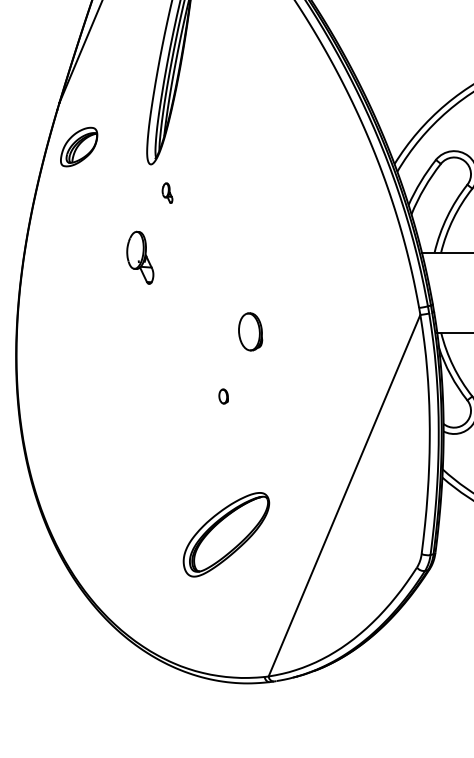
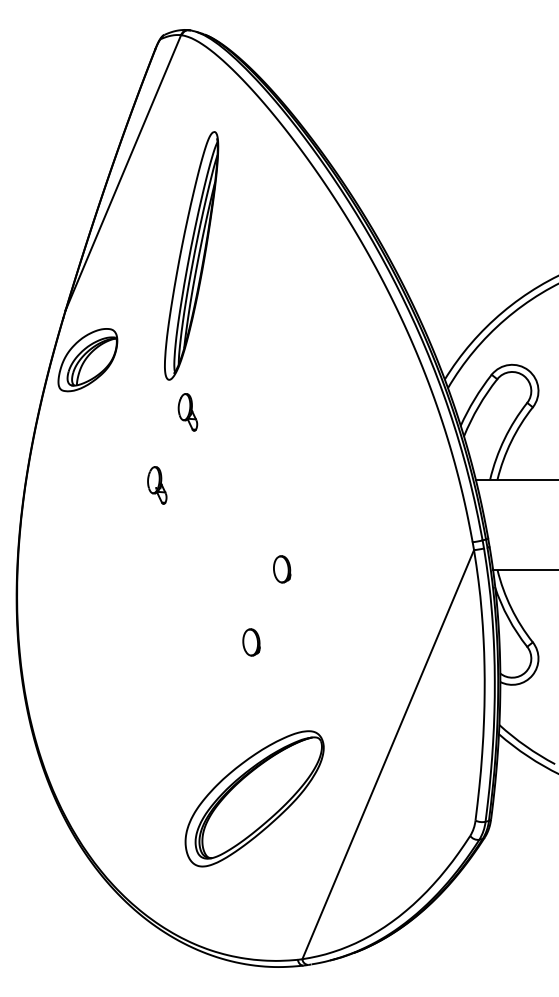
part: (78, 147) -> (87, 360), size x1.43
part: (167, 193) -> (187, 412), size x1.67
part: (140, 257) -> (157, 485), size x0.62
part: (251, 332) -> (282, 569), size x0.62
part: (223, 396) -> (251, 642), size x1.67
part: (226, 534) -> (254, 798), size x1.43

